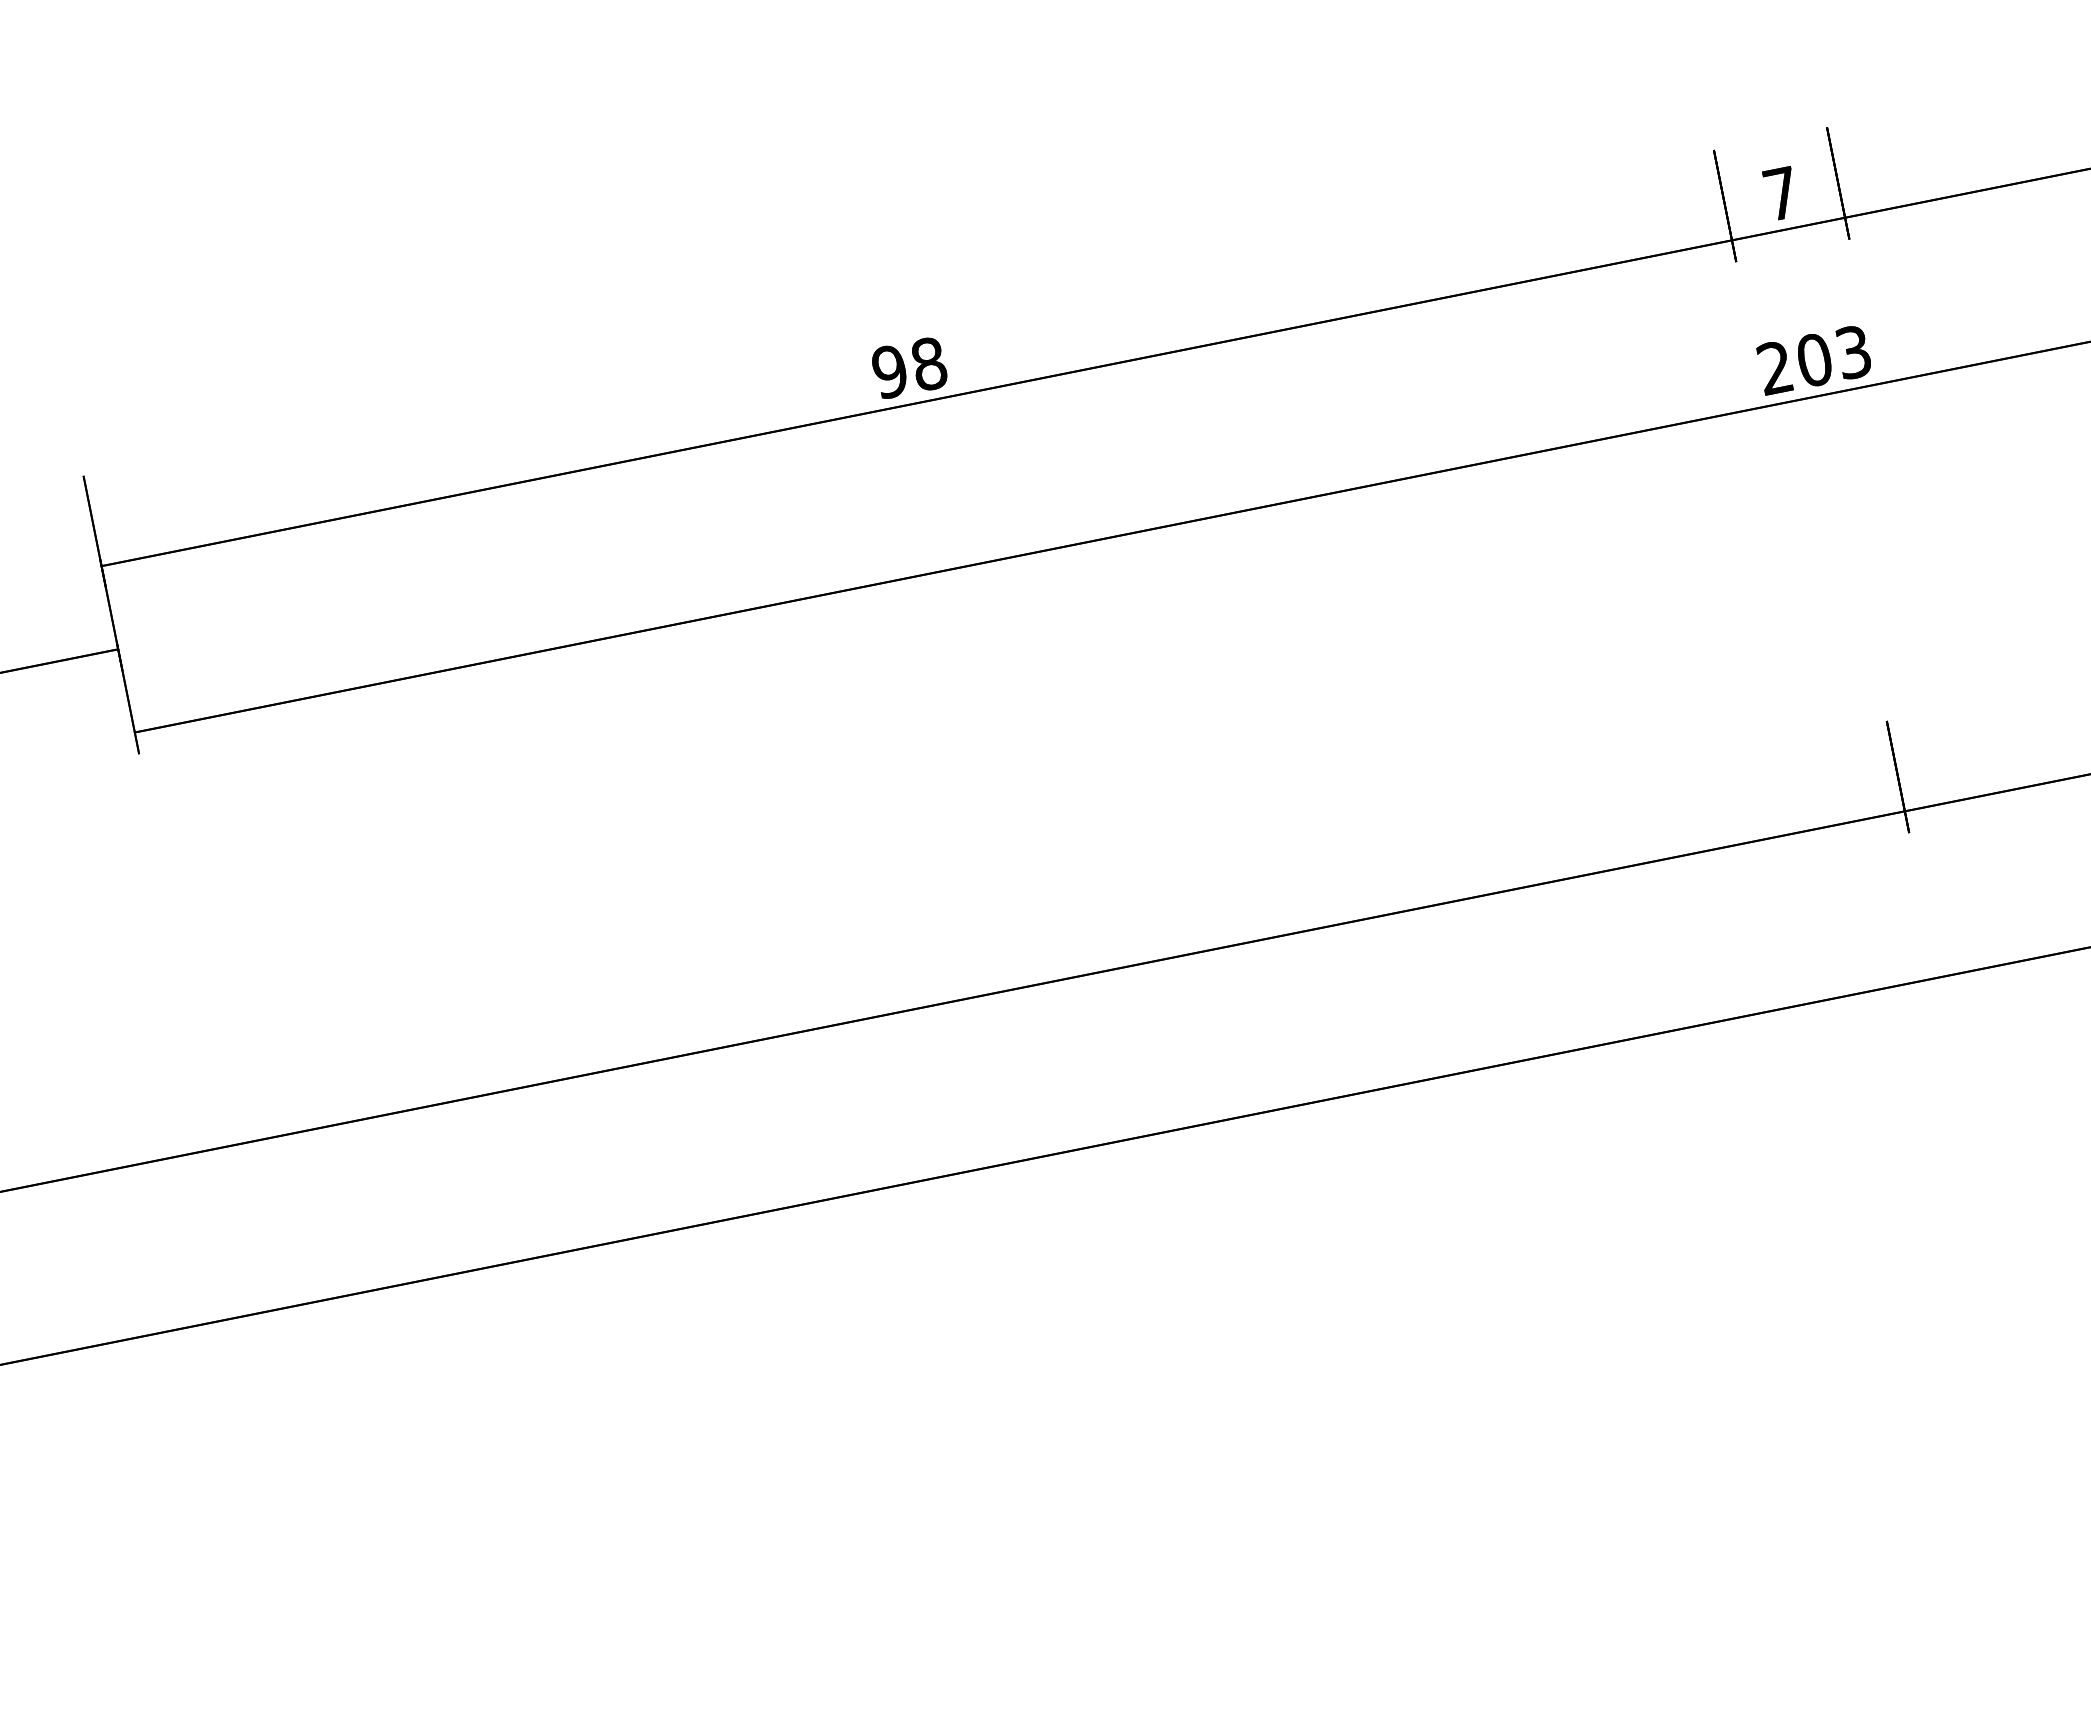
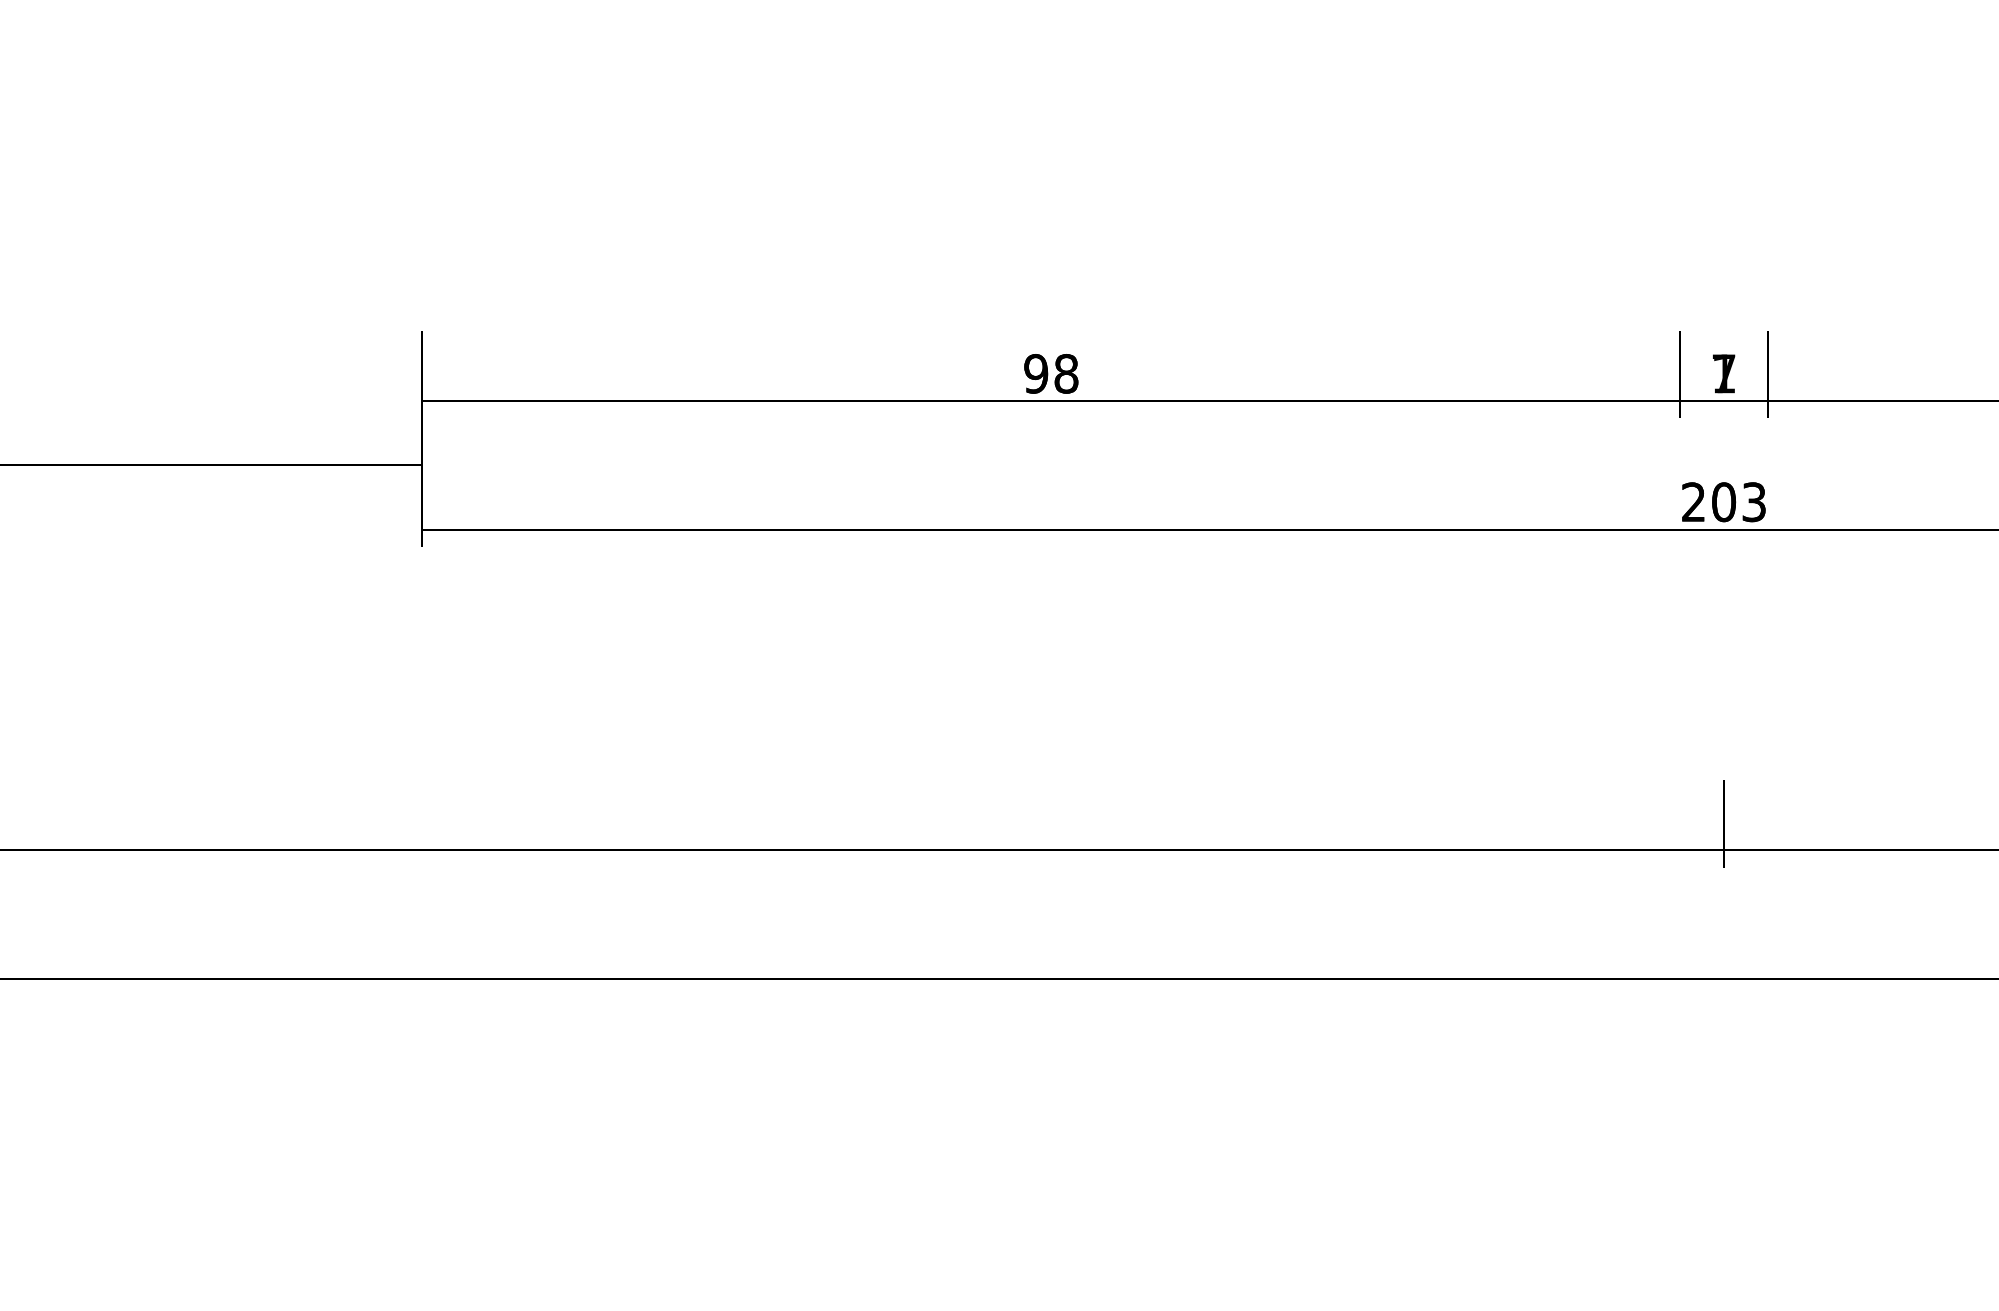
text: (1781, 193) -> (1724, 373), 7 -> 1

